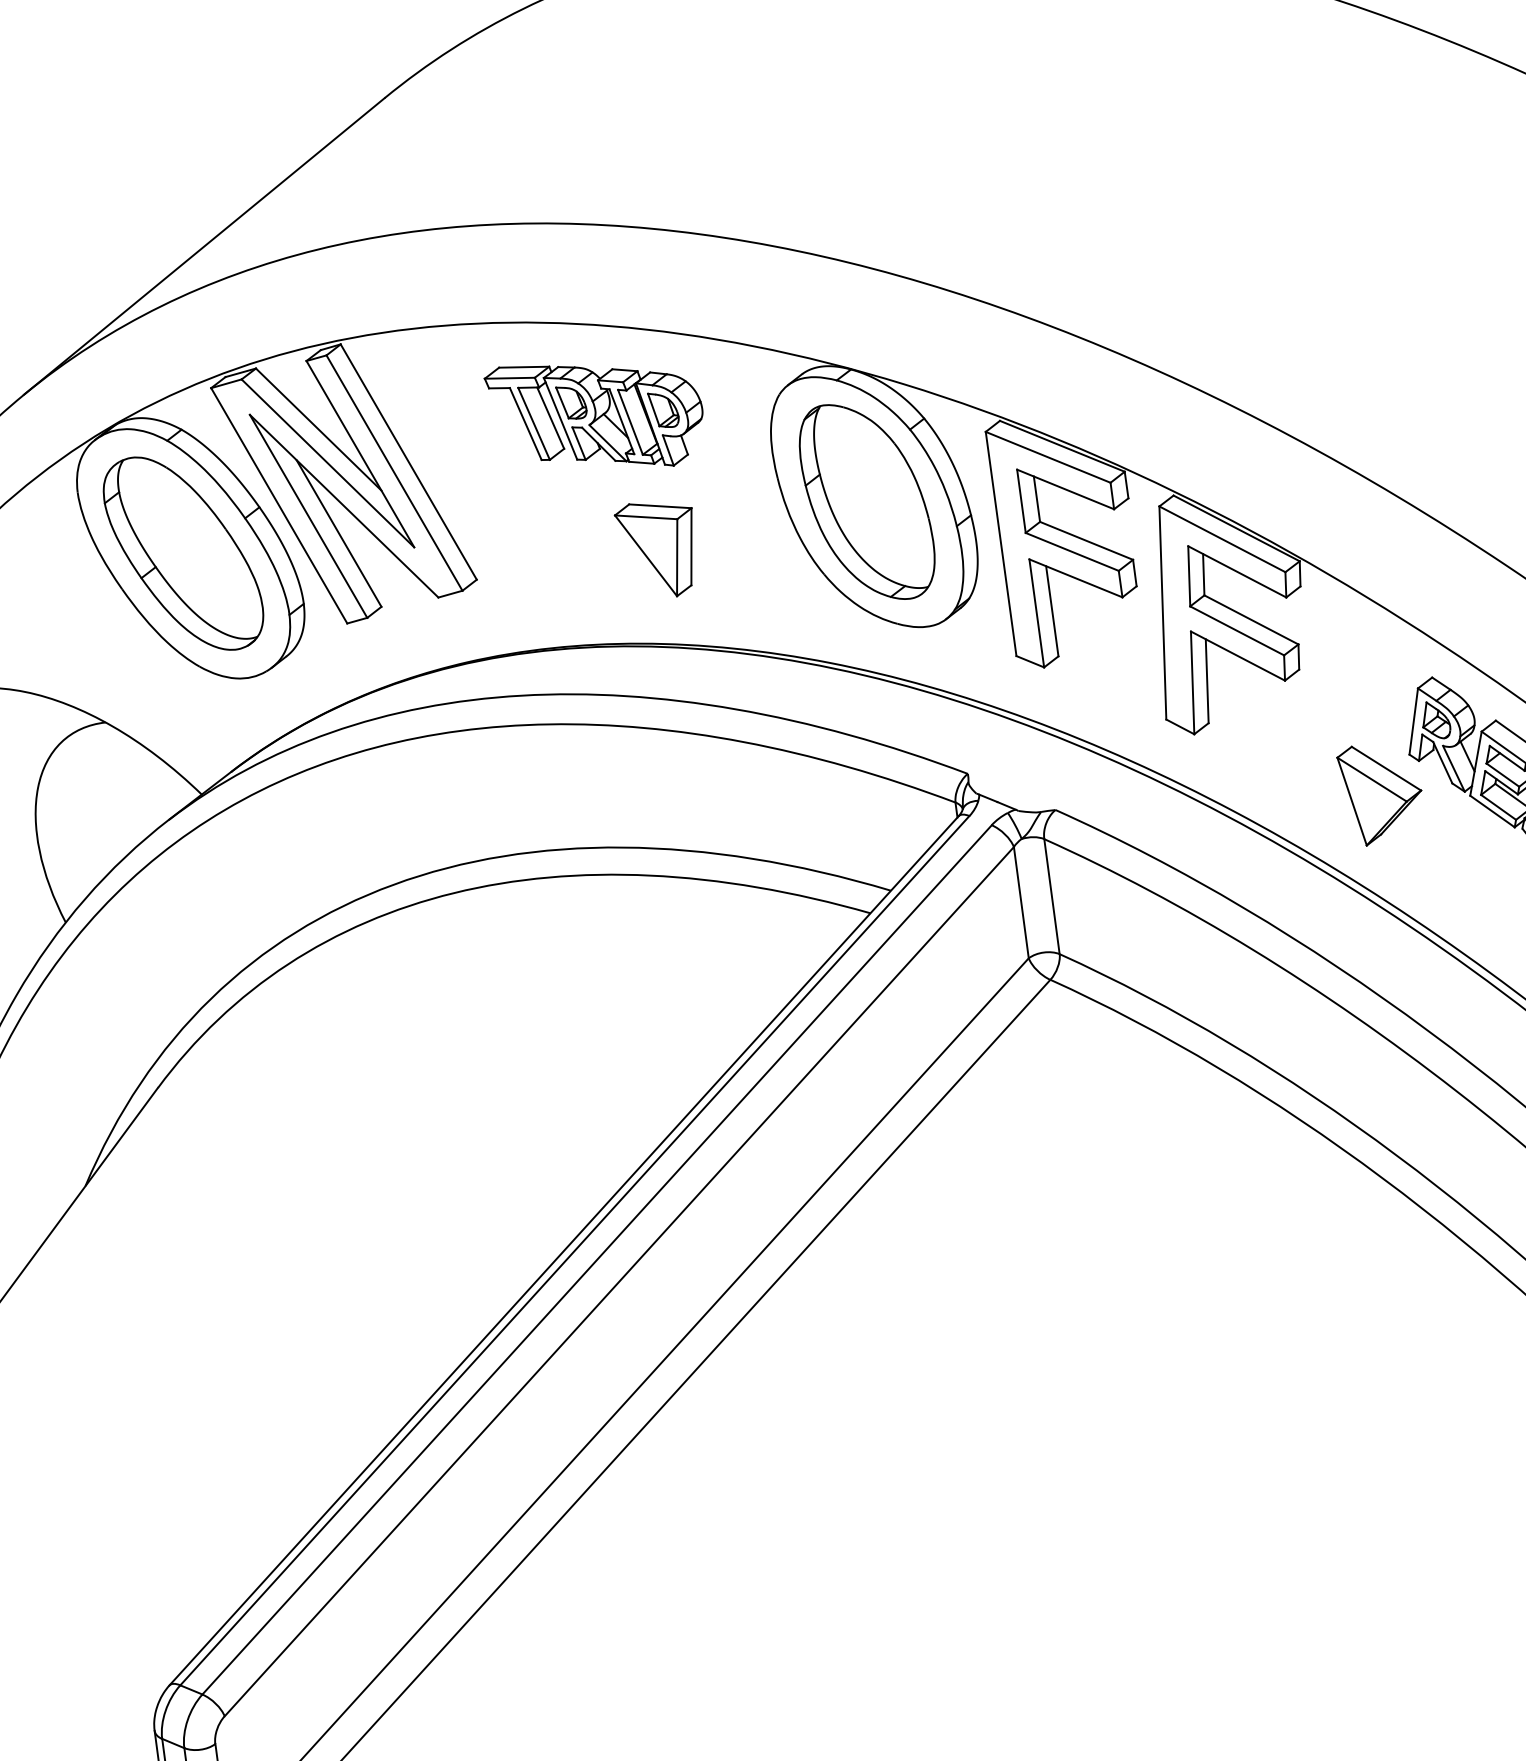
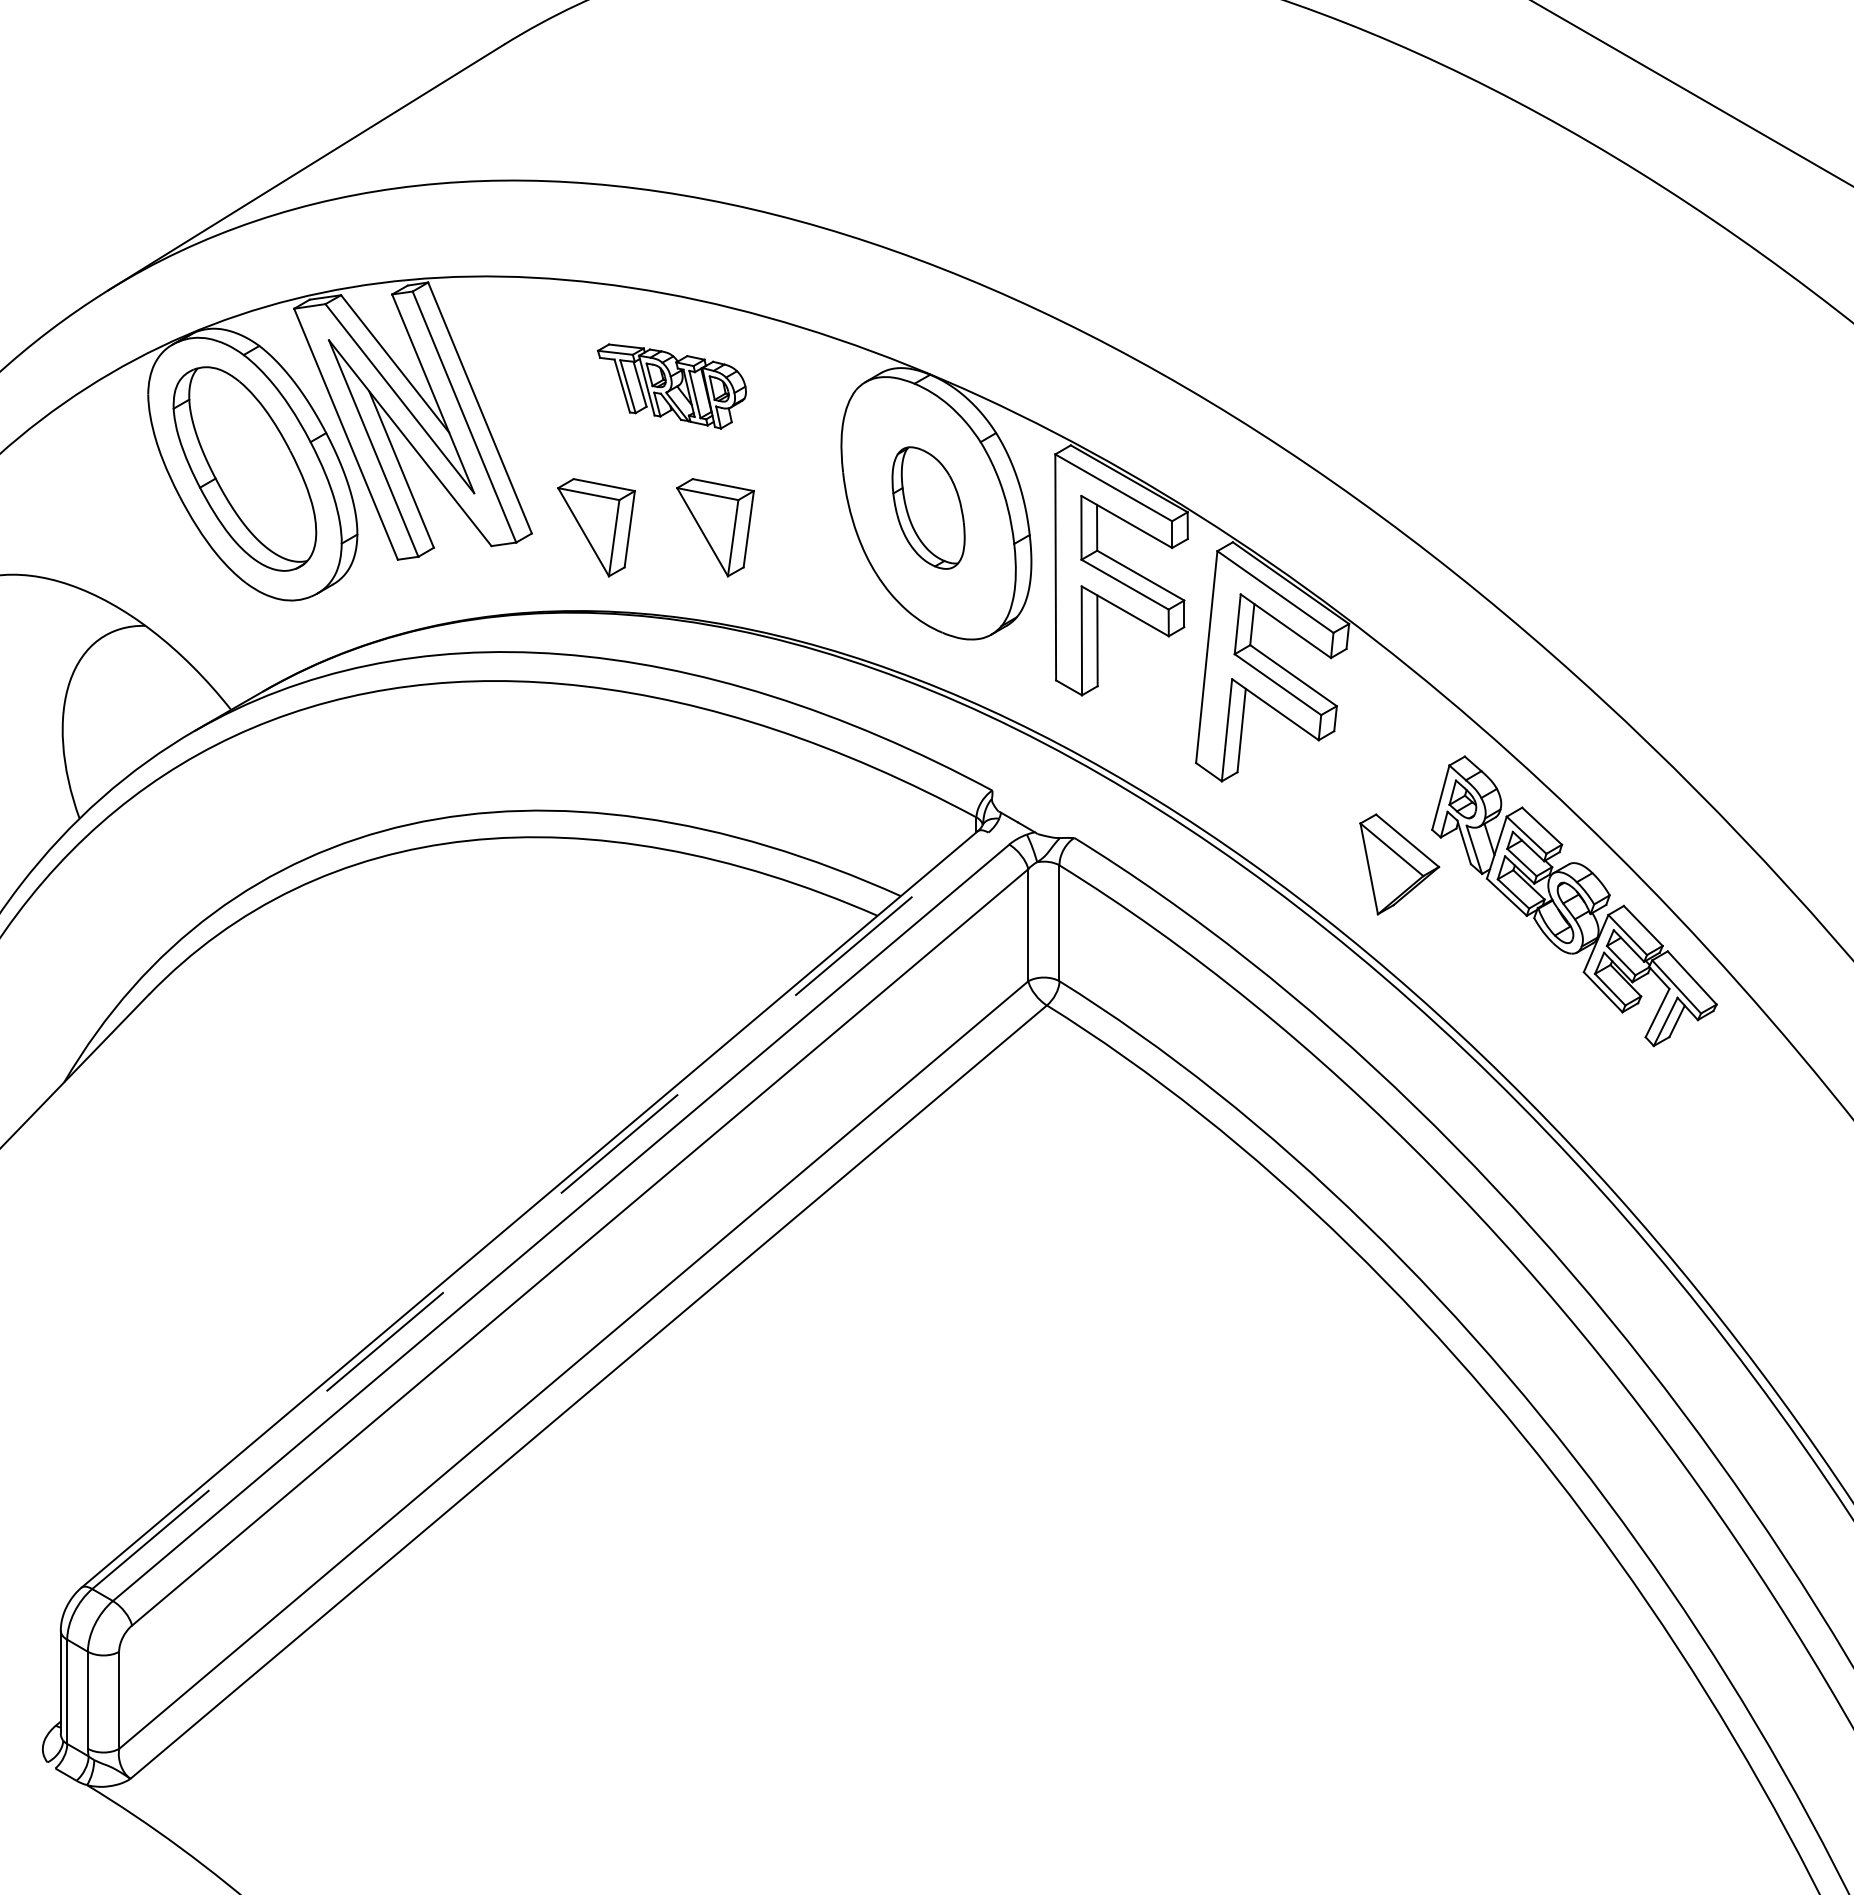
part: (595, 415) -> (671, 386), size x0.7
part: (866, 501) -> (928, 507), size x0.6
part: (540, 565) -> (596, 527), added
line: (575, 1250) -> (540, 1210), solid -> dashed

